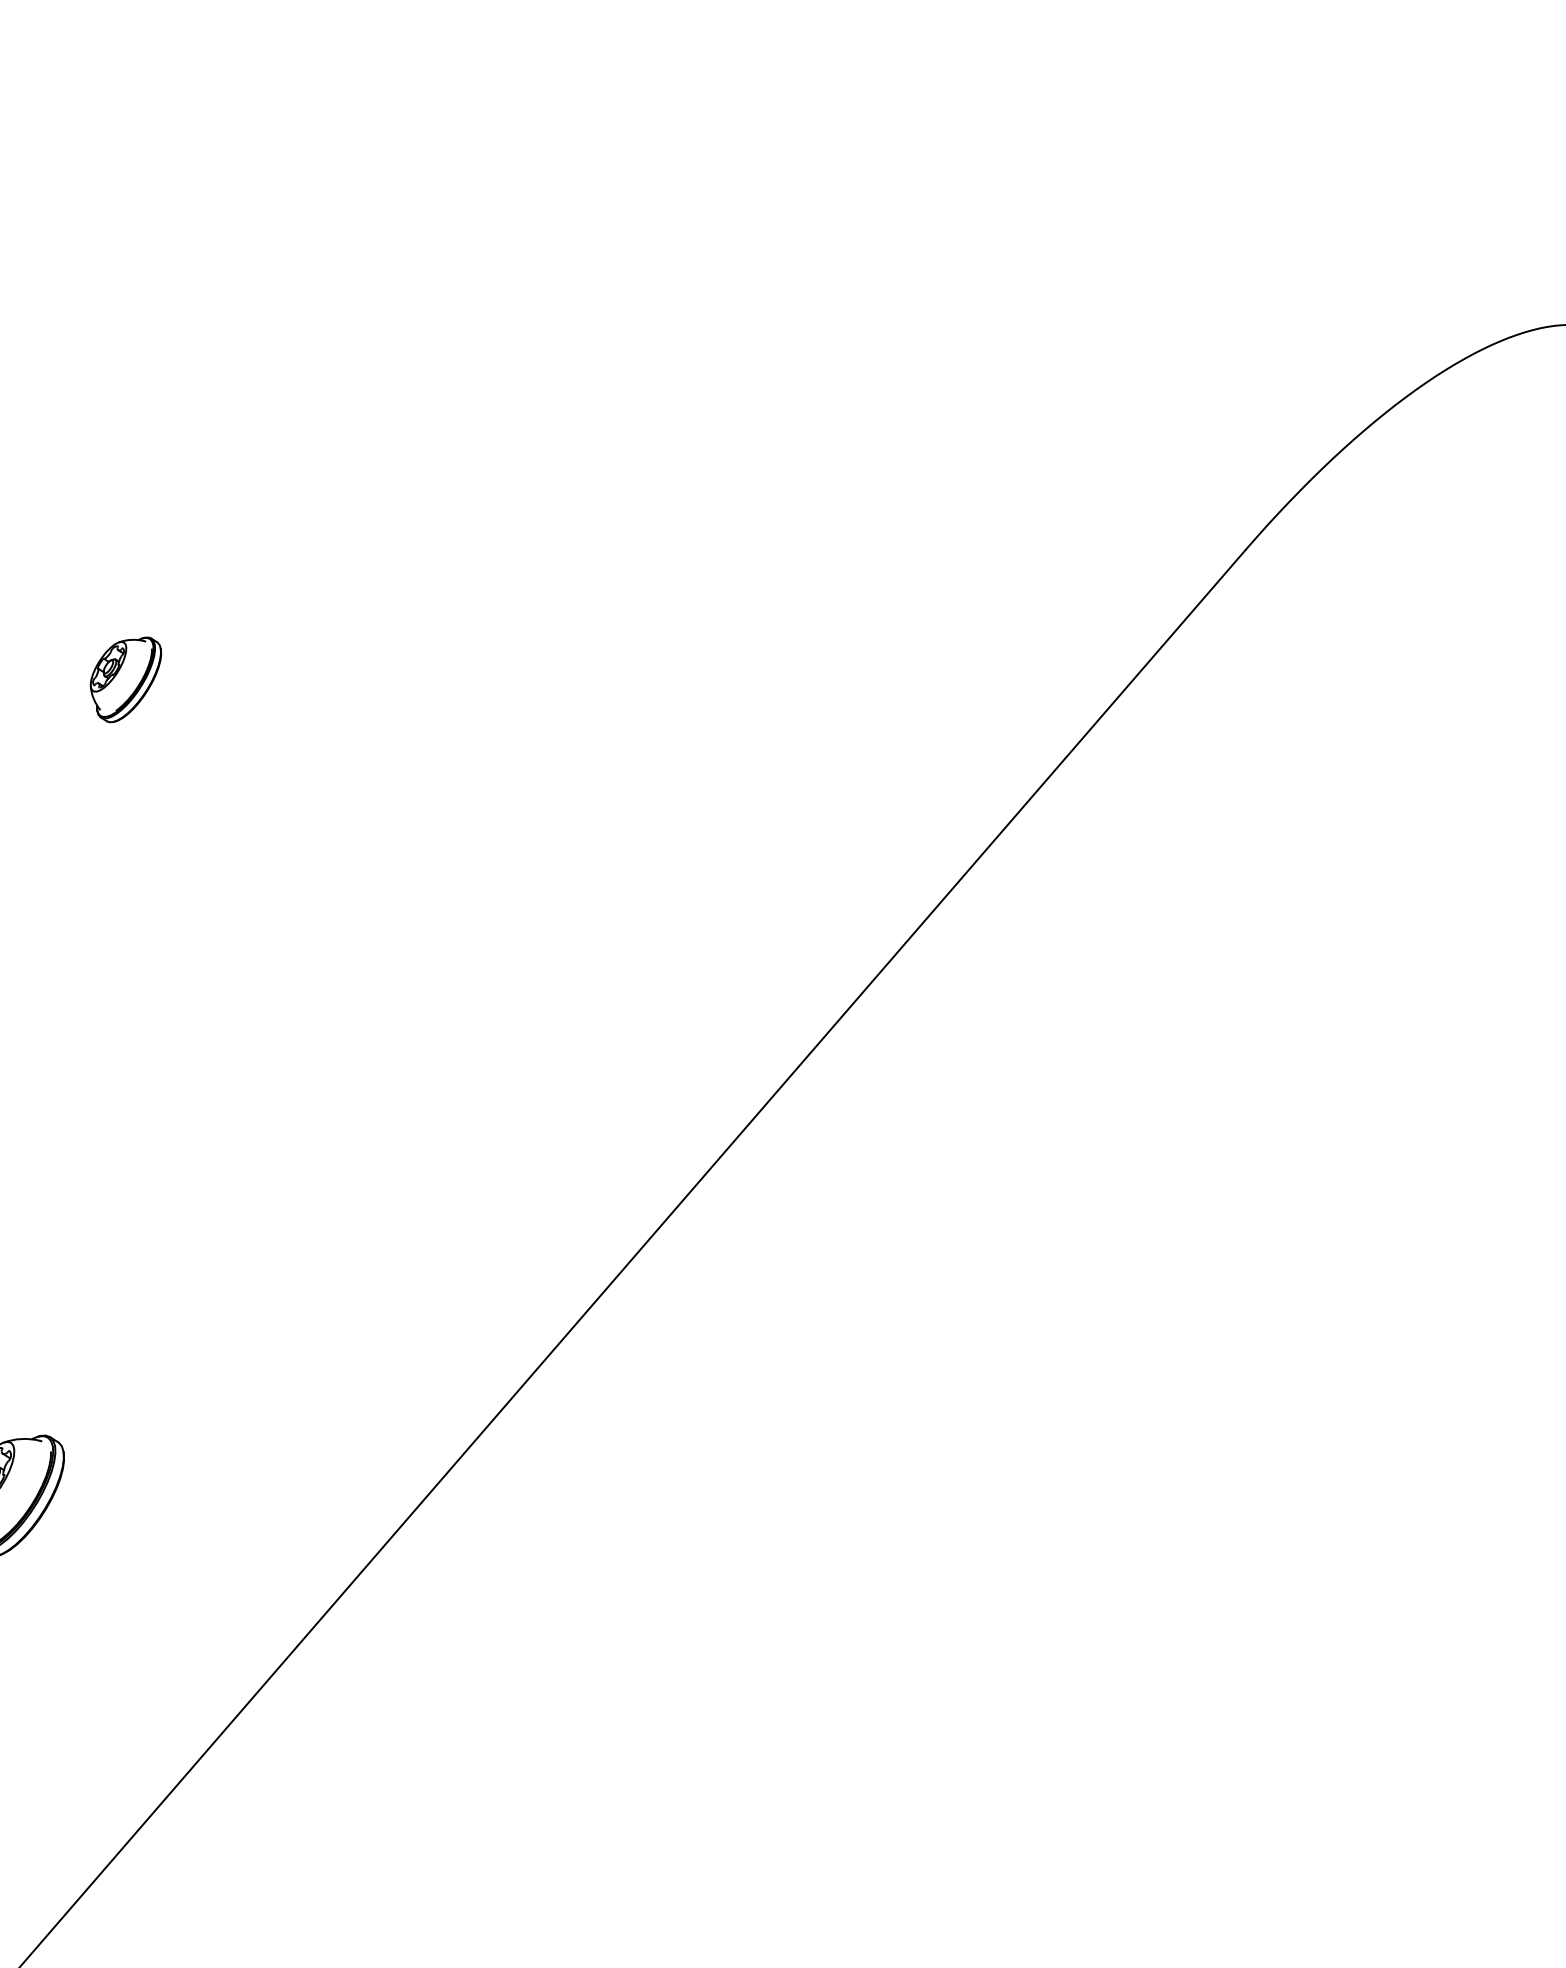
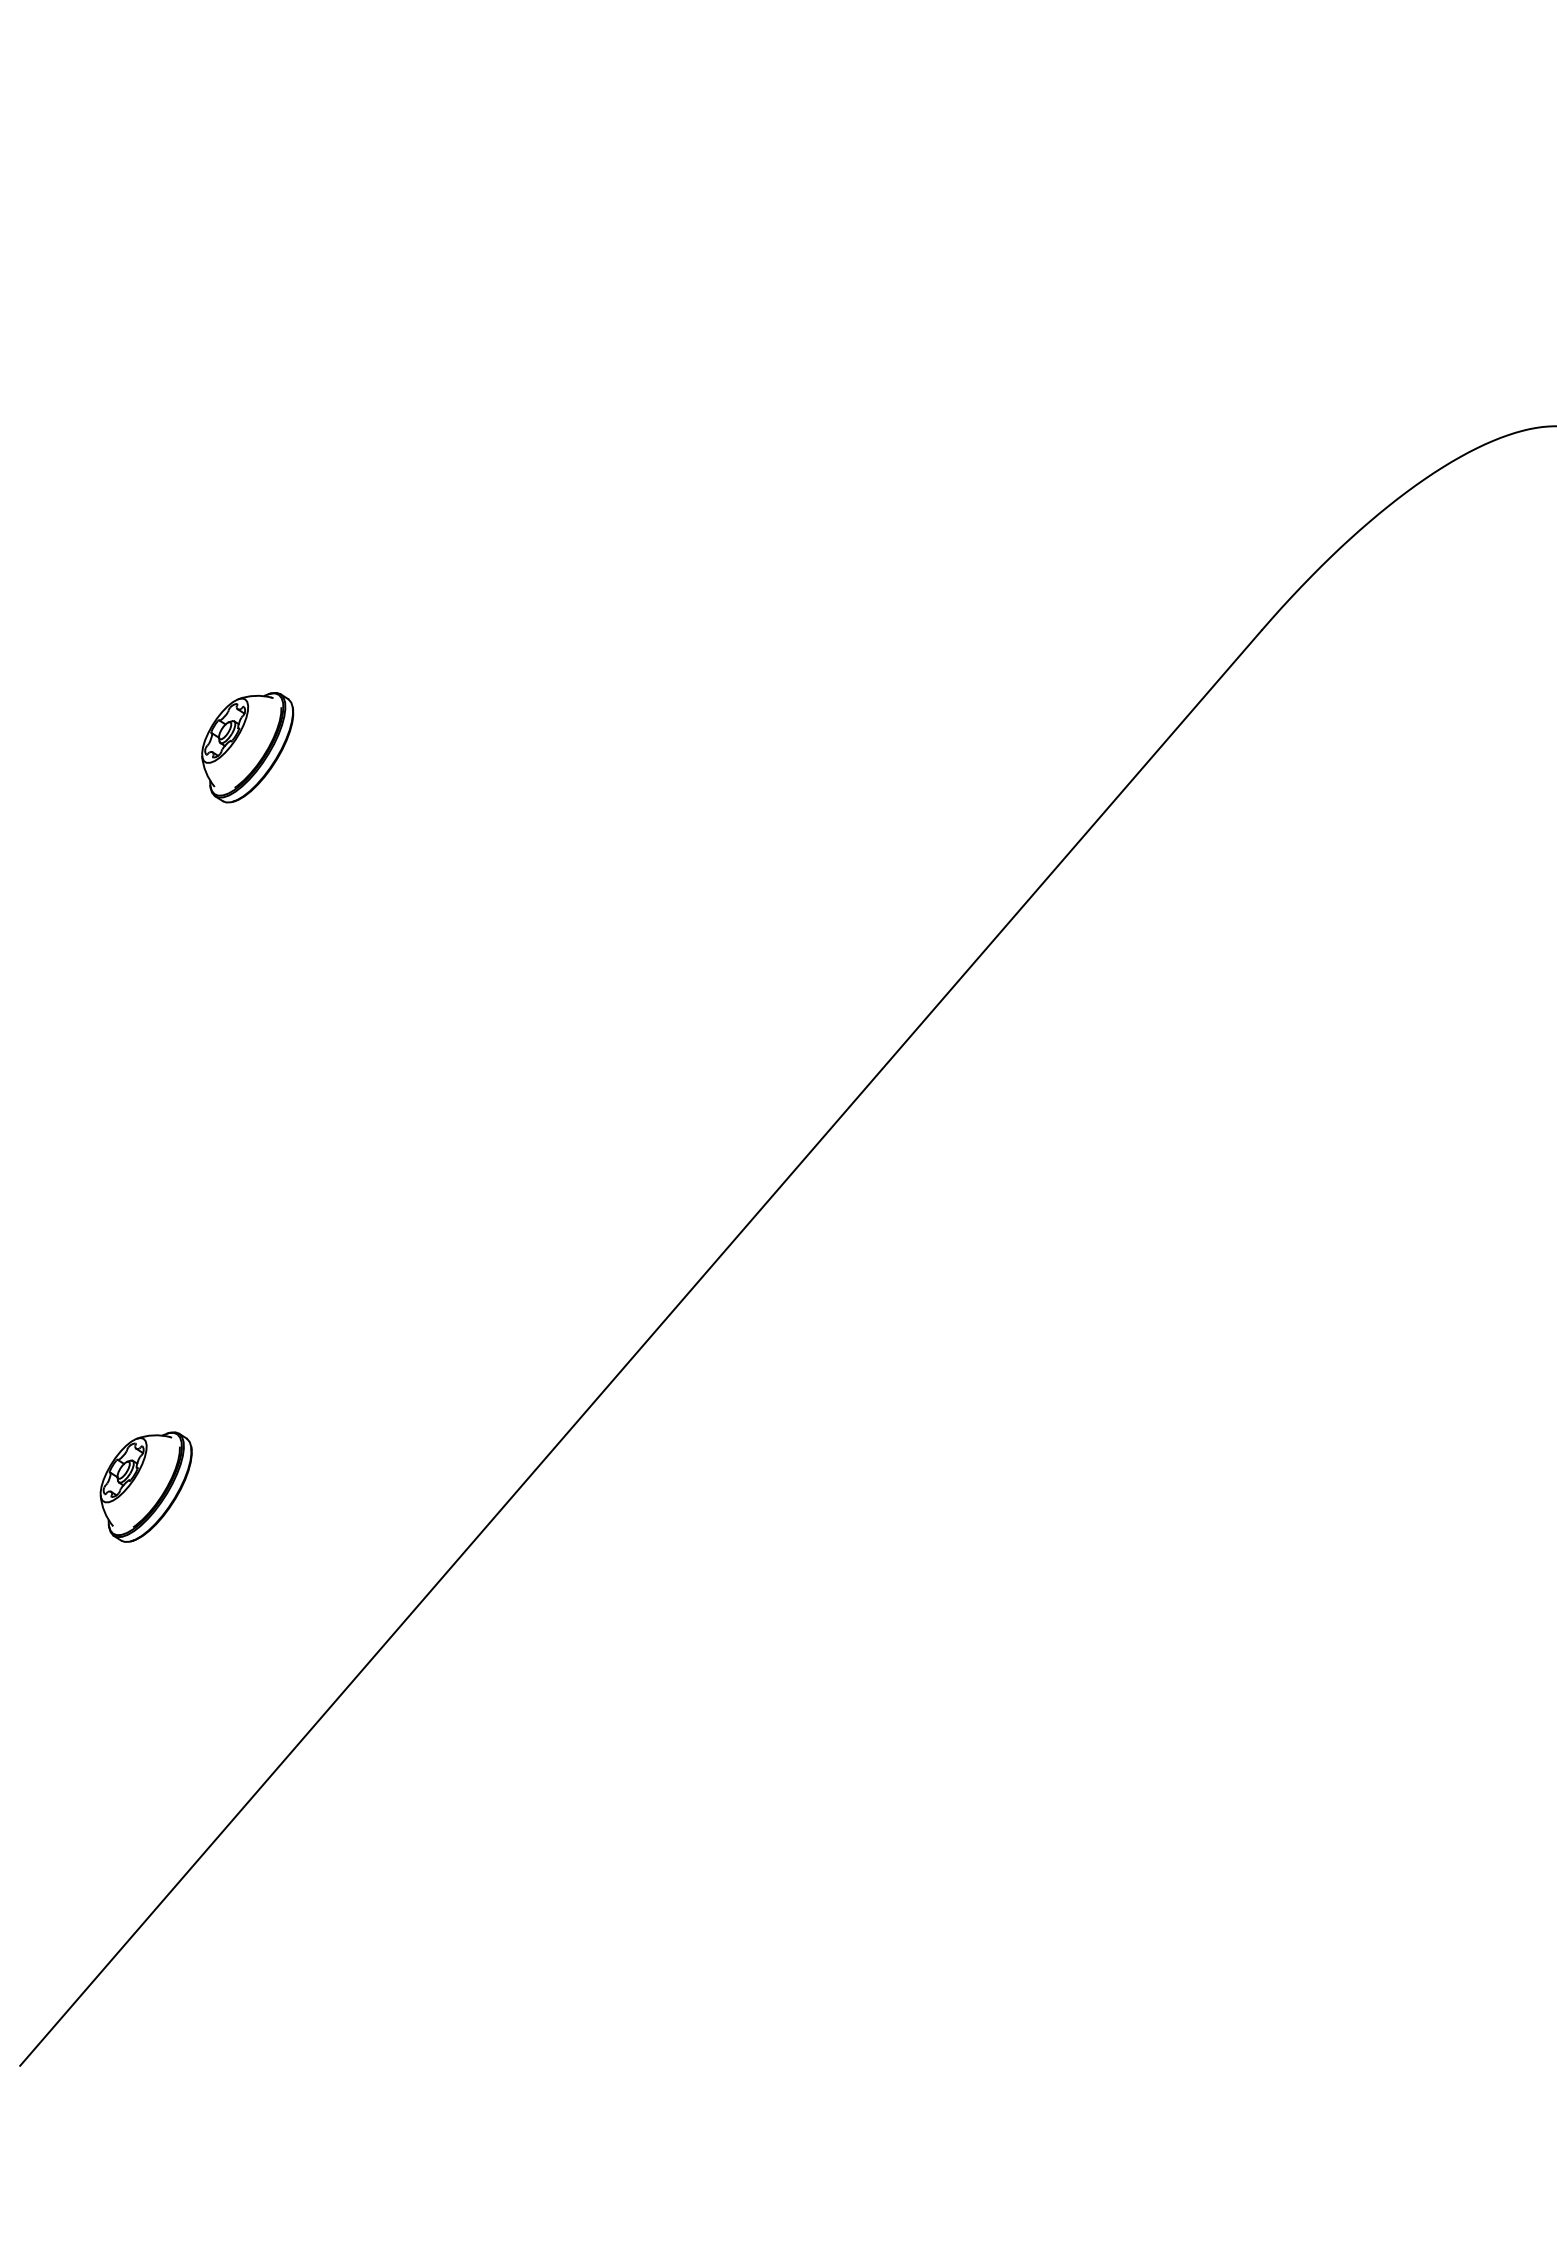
part: (125, 679) -> (247, 747), size x1.43

